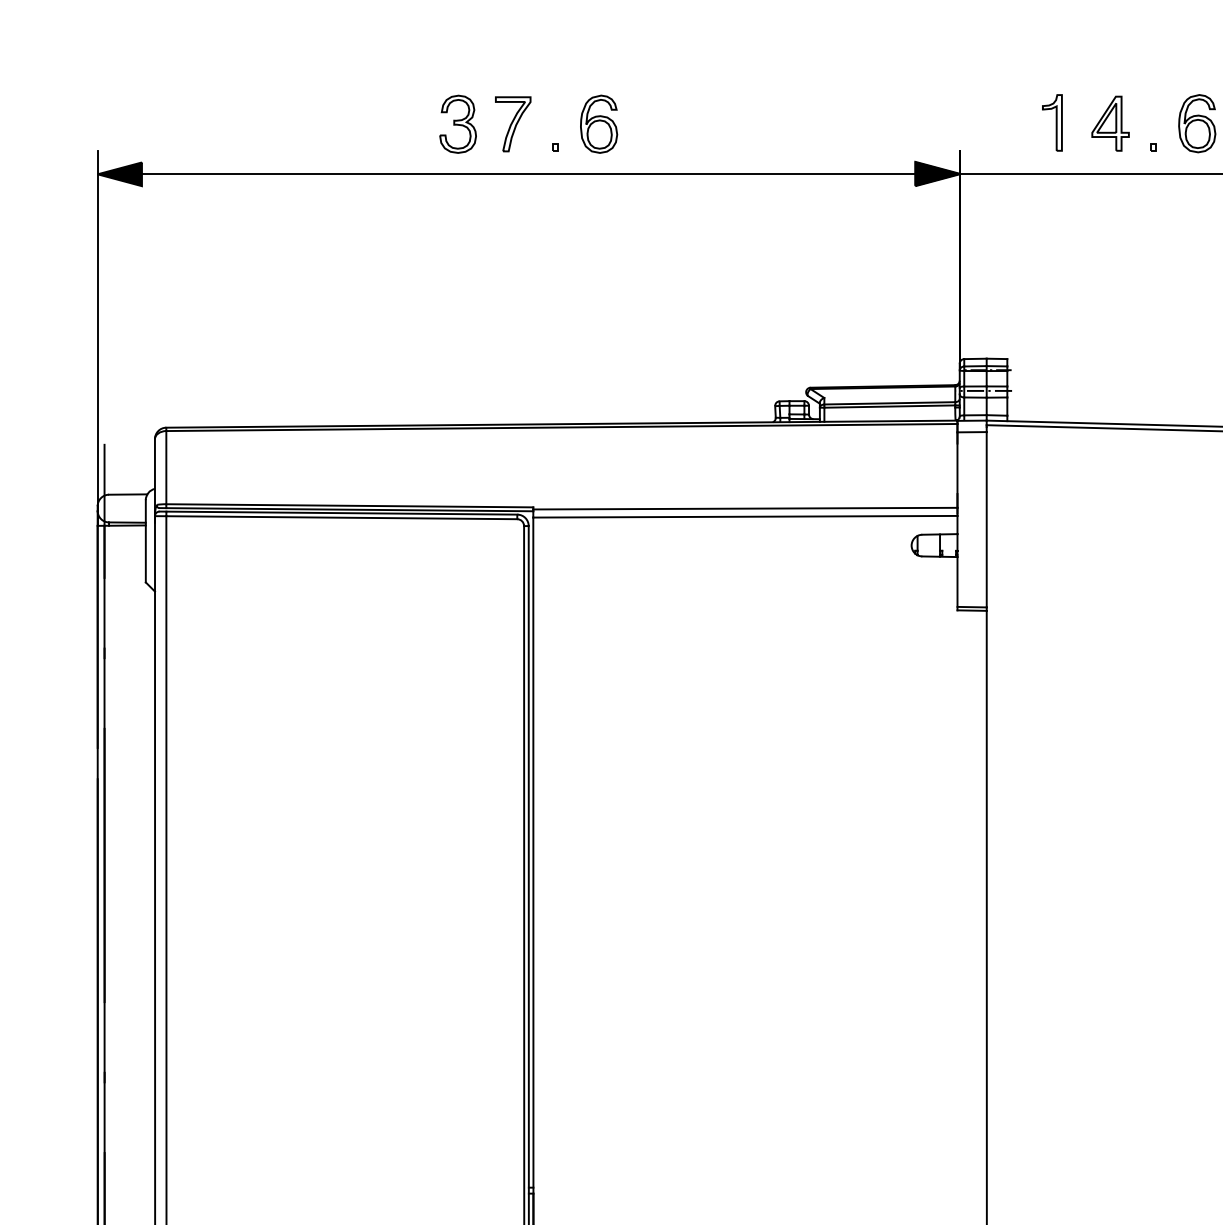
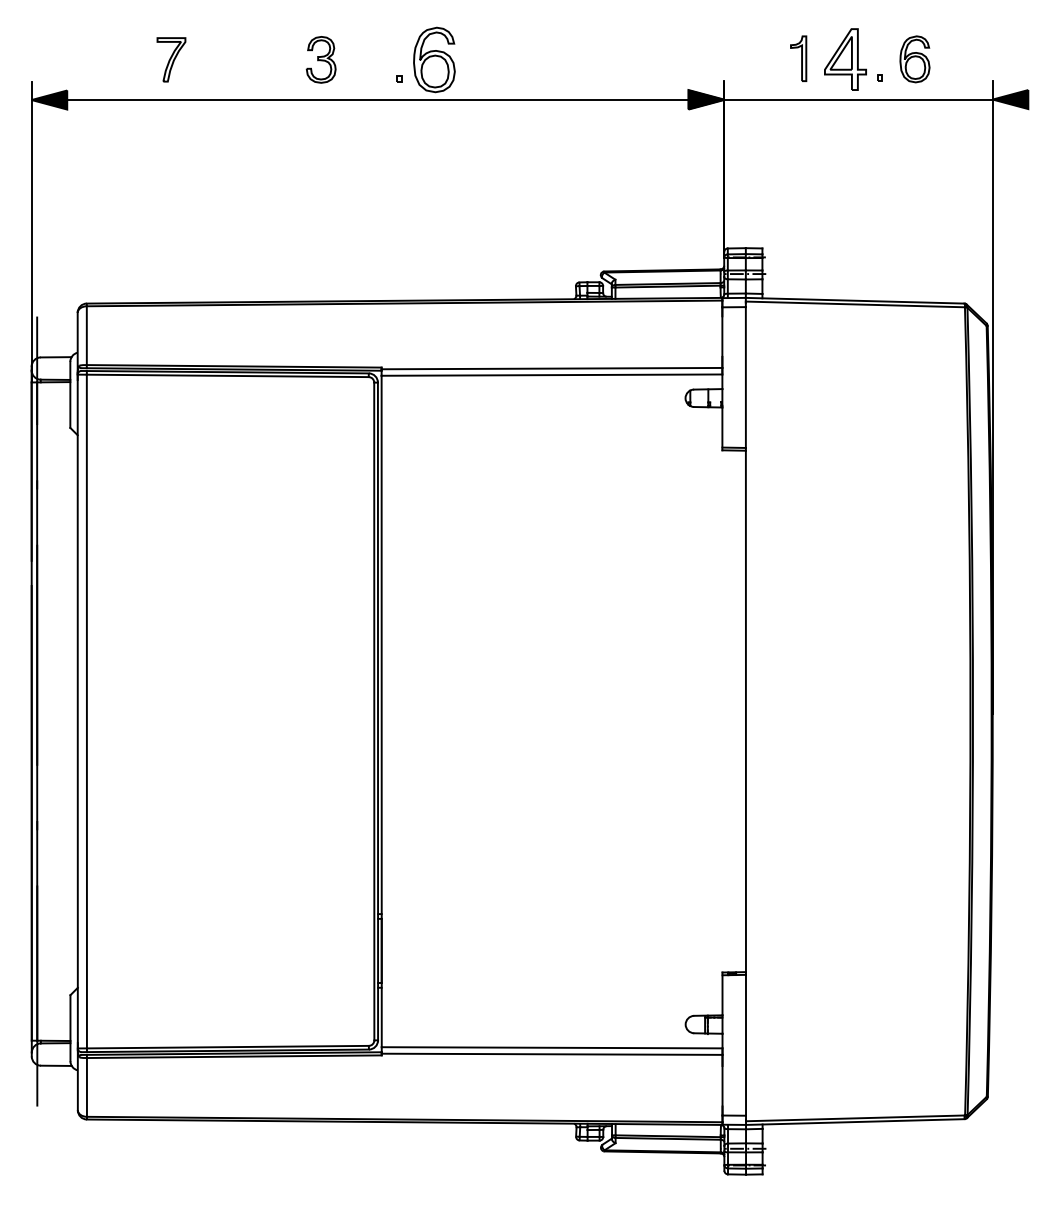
part: (1109, 122) -> (844, 58), size x1.4
part: (513, 123) -> (171, 59), moved
part: (599, 123) -> (434, 59), size x1.4

